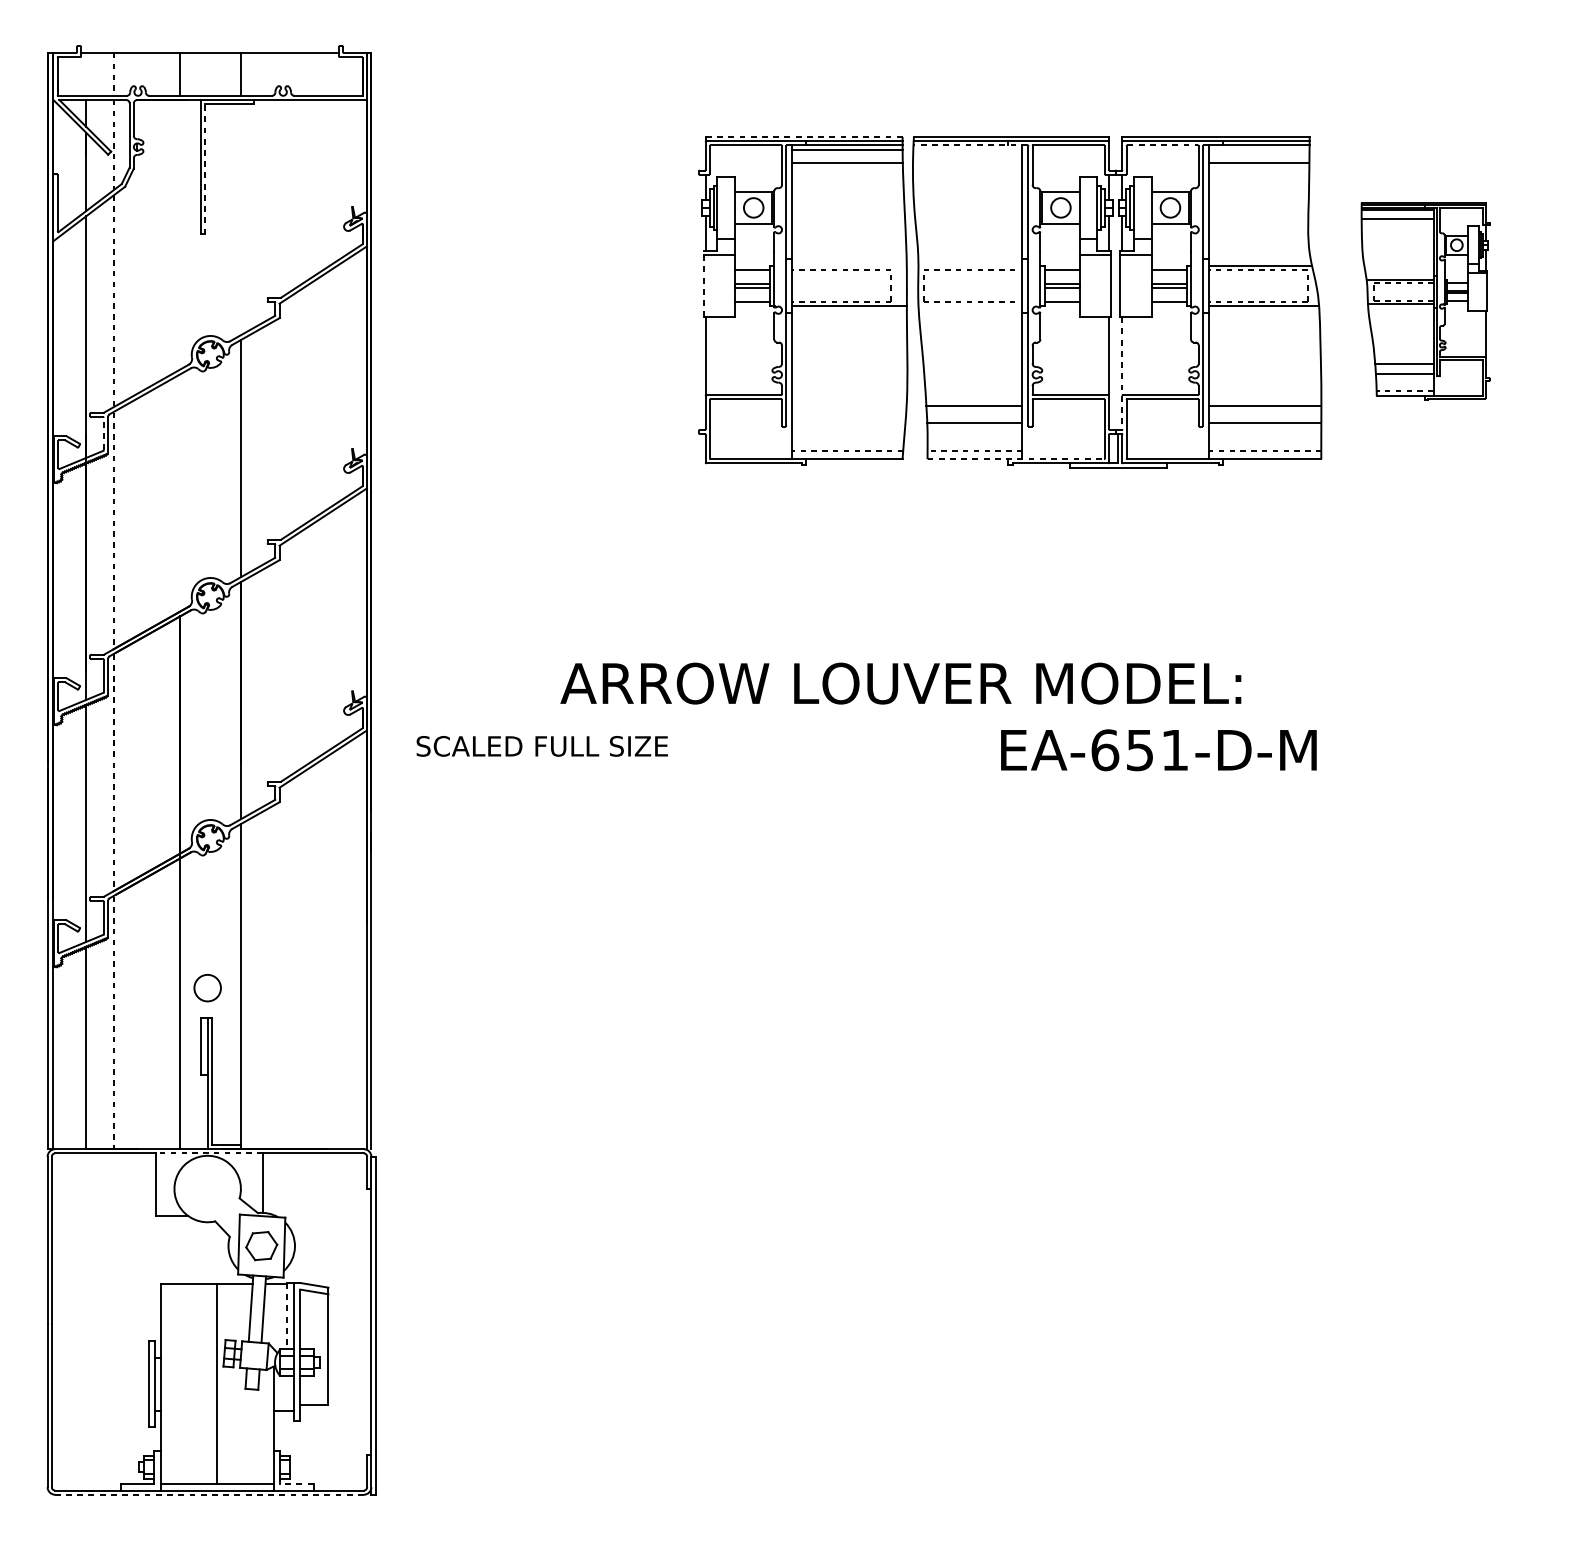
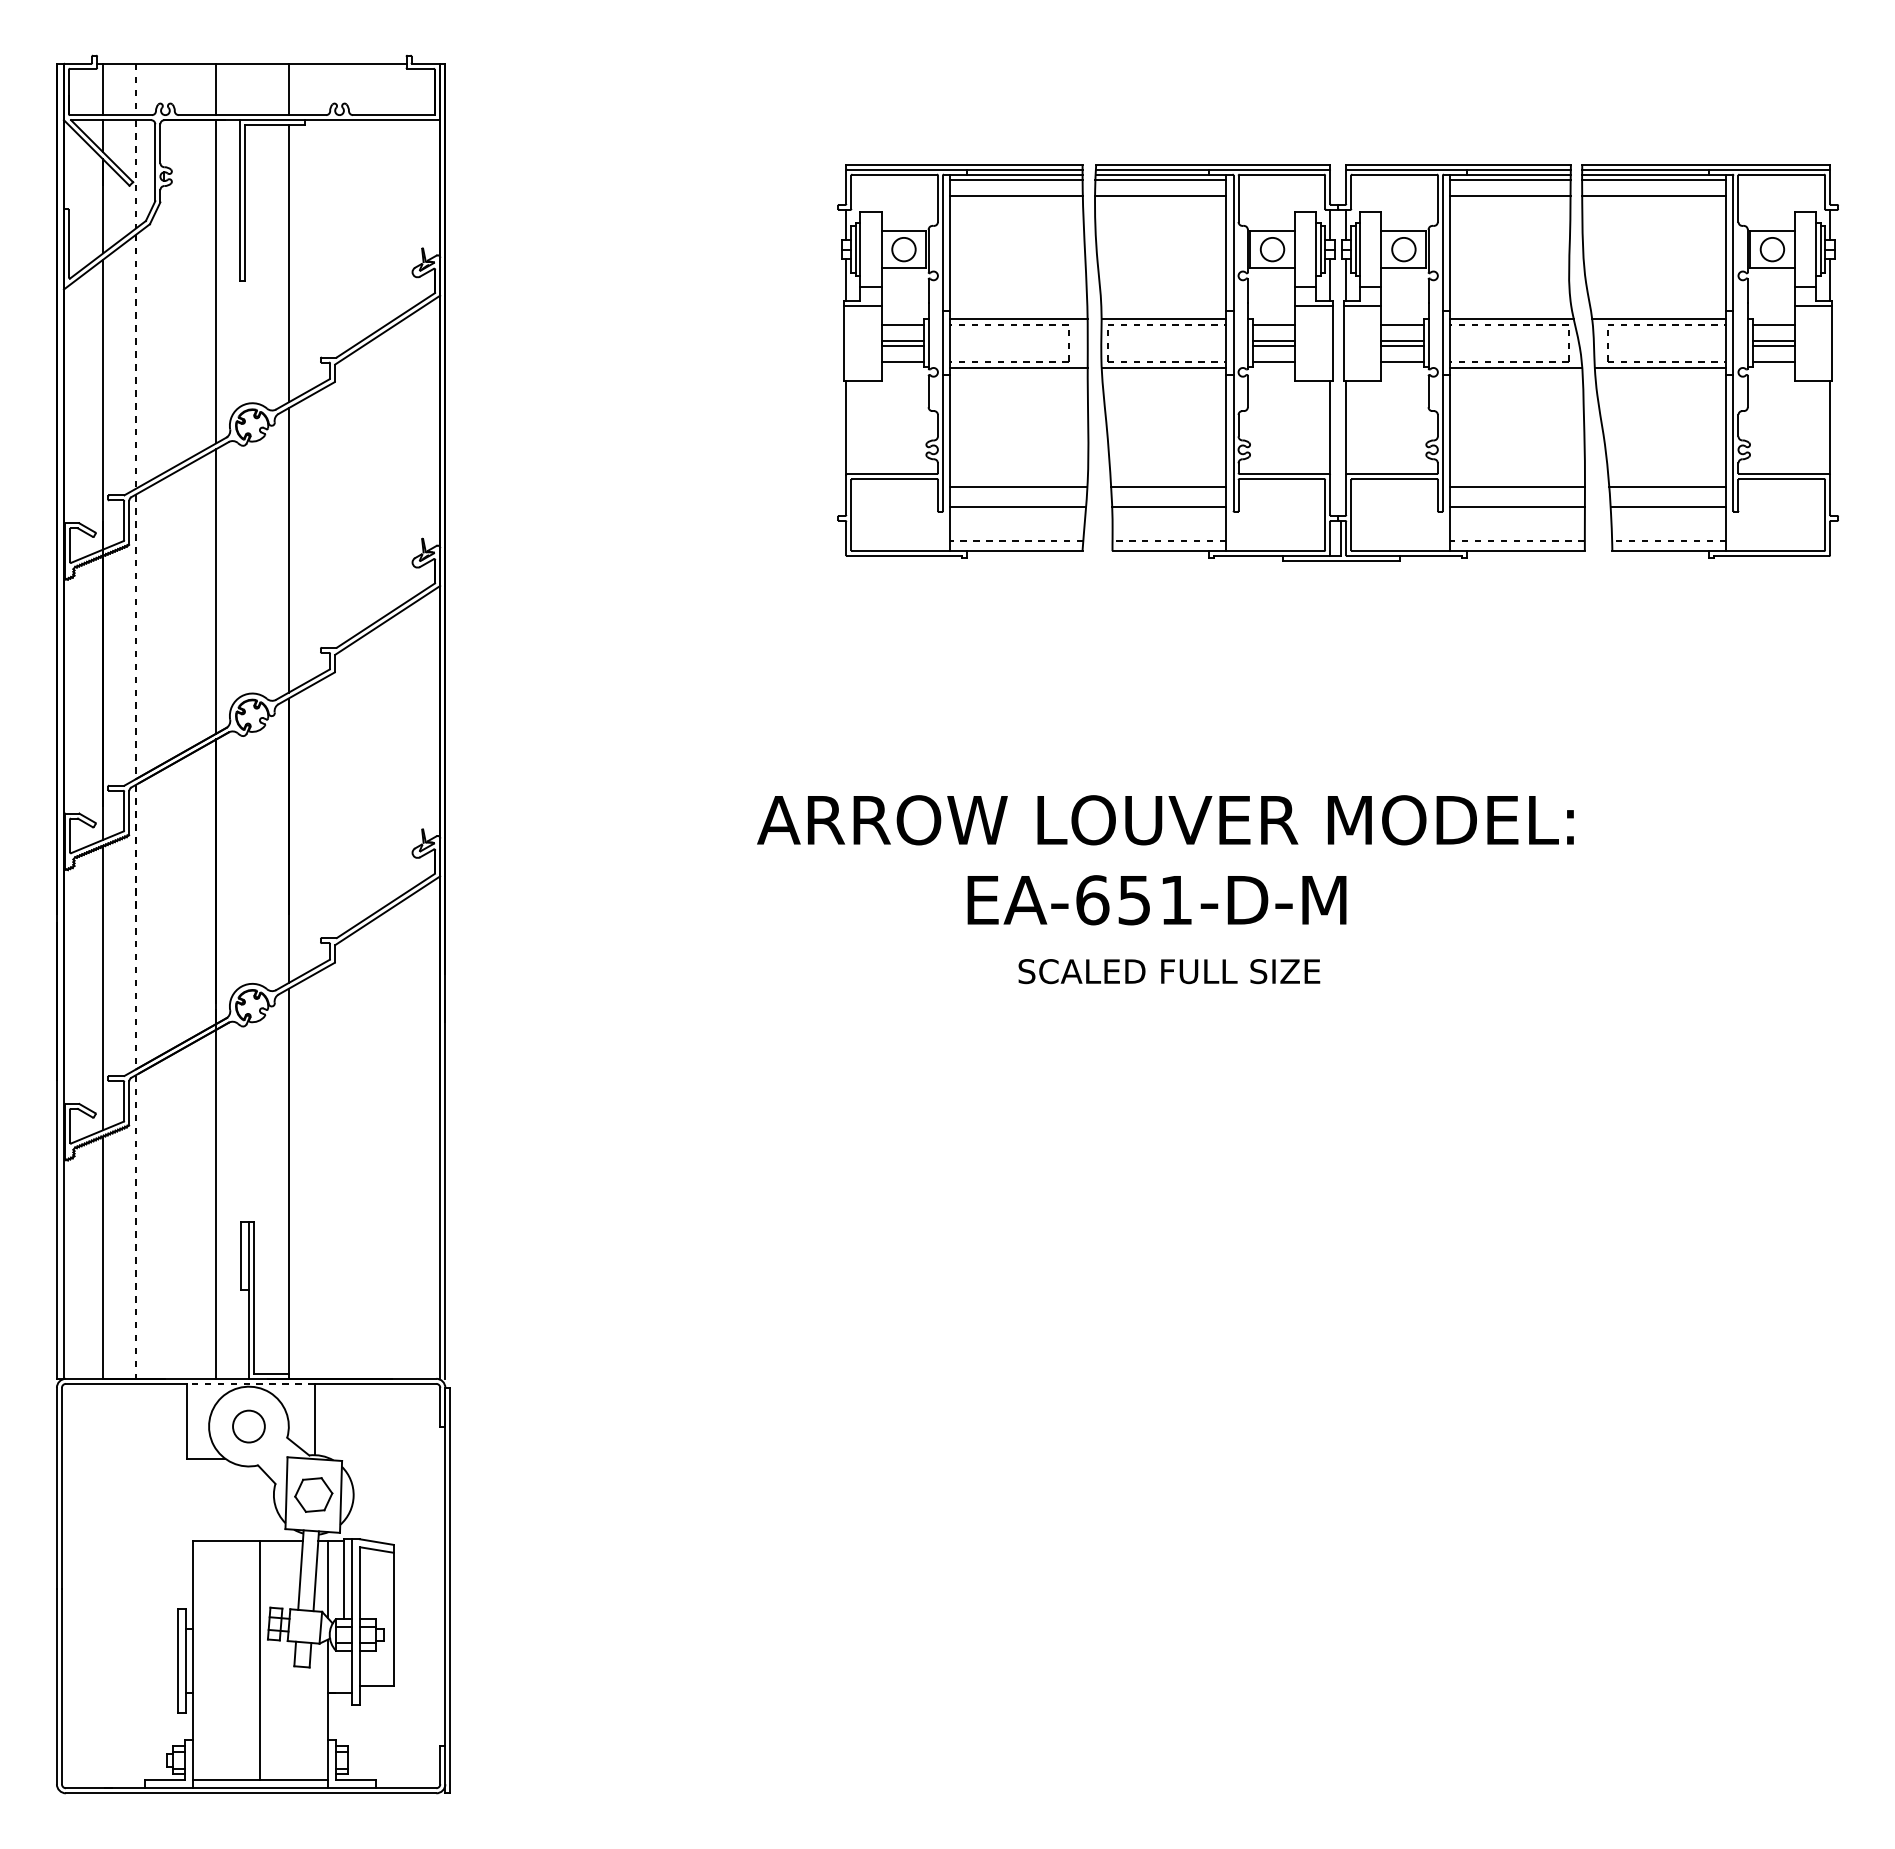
line: (86, 74) -> (103, 89), added
line: (803, 136) -> (963, 164), dashed -> solid
line: (970, 145) -> (1163, 174), dashed -> solid
line: (1163, 145) -> (1395, 174), dashed -> solid
line: (967, 149) -> (1160, 179), added
line: (1259, 149) -> (1510, 179), added
line: (967, 163) -> (1160, 196), added
line: (204, 168) -> (245, 202), dashed -> solid
line: (240, 219) -> (288, 263), added
line: (180, 234) -> (216, 281), added
line: (849, 265) -> (1018, 318), added
line: (970, 265) -> (1163, 318), added
line: (704, 283) -> (844, 340), dashed -> solid
part: (1425, 301) -> (1709, 361), size x1.67
line: (970, 306) -> (1163, 367), added
line: (1122, 373) -> (1346, 448), dashed -> solid
line: (849, 406) -> (1018, 487), added
line: (849, 422) -> (1018, 507), added
line: (103, 433) -> (124, 520), dashed -> solid
line: (1015, 459) -> (1218, 551), dashed -> solid
line: (180, 492) -> (216, 591), added
text: (900, 683) -> (1165, 820), moved
text: (542, 746) -> (1169, 971), moved
text: (1158, 750) -> (1156, 900), moved
circle: (207, 988) -> (248, 1426), moved
line: (274, 1316) -> (328, 1579), added
line: (287, 1316) -> (344, 1579), dashed -> solid
line: (297, 1484) -> (356, 1780), dashed -> solid
line: (208, 1494) -> (250, 1793), dashed -> solid

